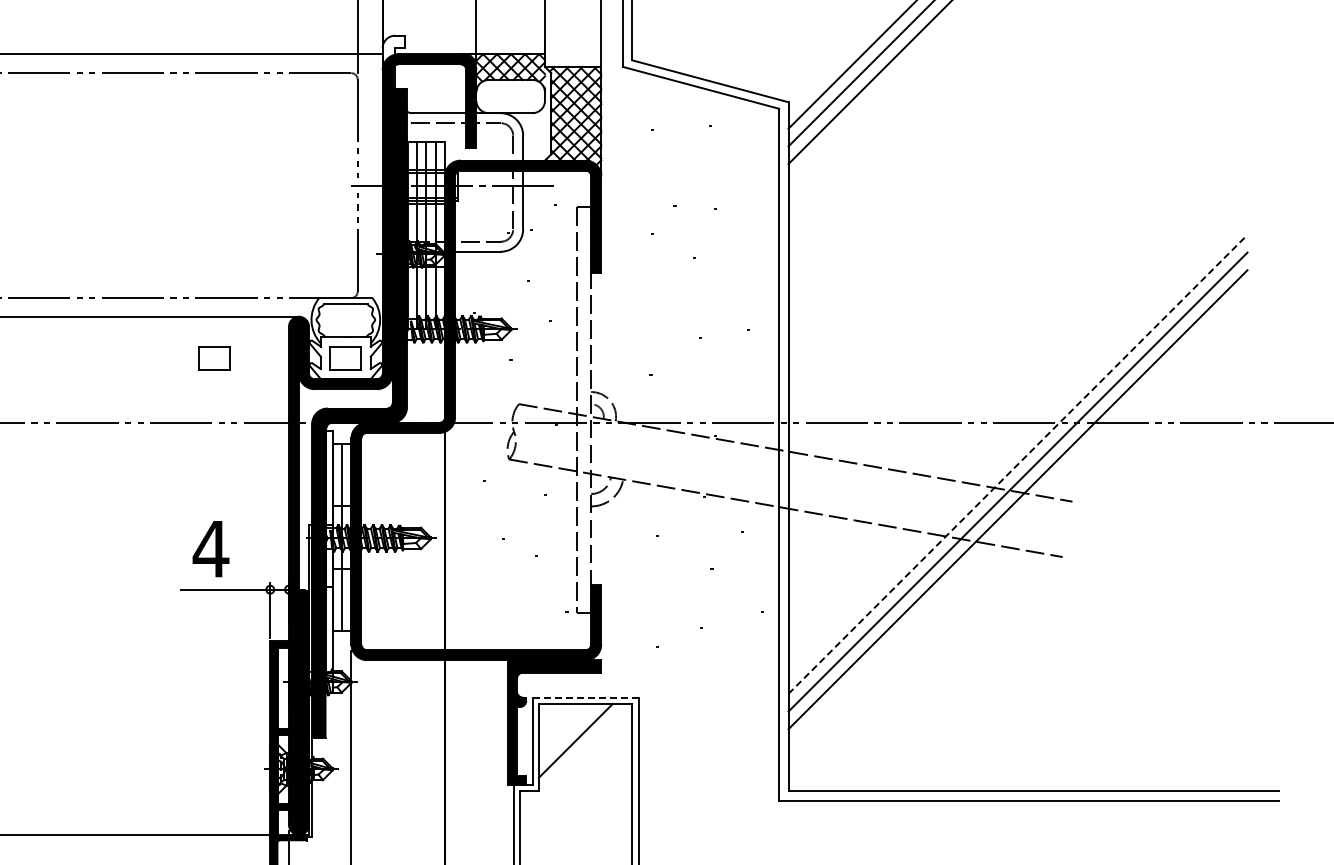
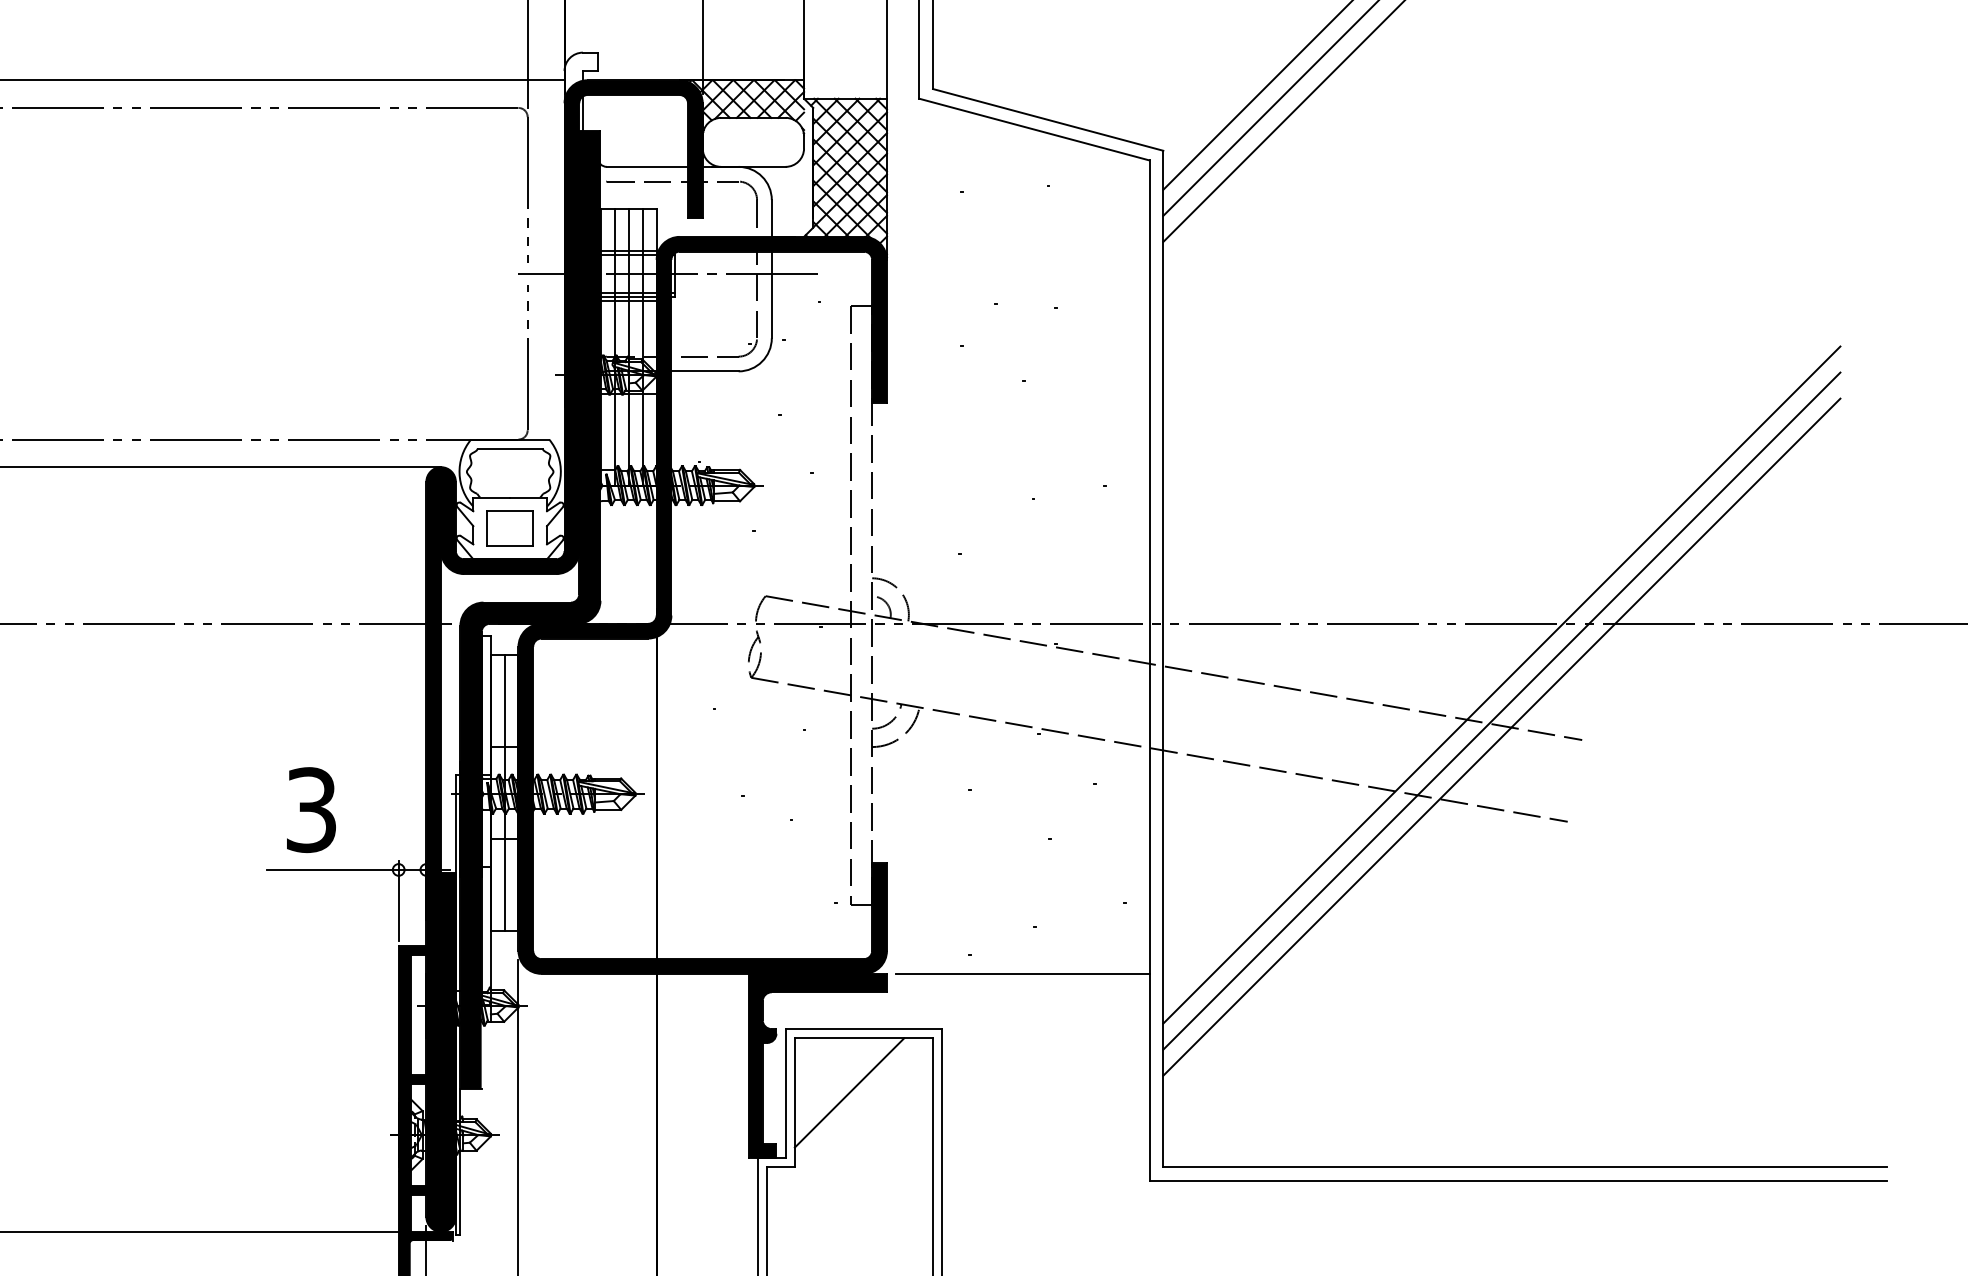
part: (214, 358) -> (316, 528), removed
line: (1018, 464) -> (1502, 685), dashed -> solid
text: (210, 549) -> (310, 810), 4 -> 3
line: (693, 660) -> (1023, 974), added
line: (586, 697) -> (865, 1028), dashed -> solid

